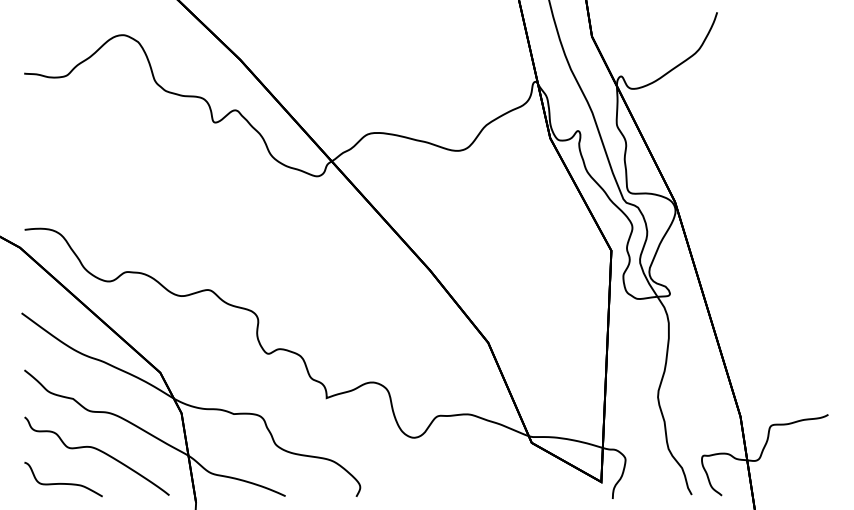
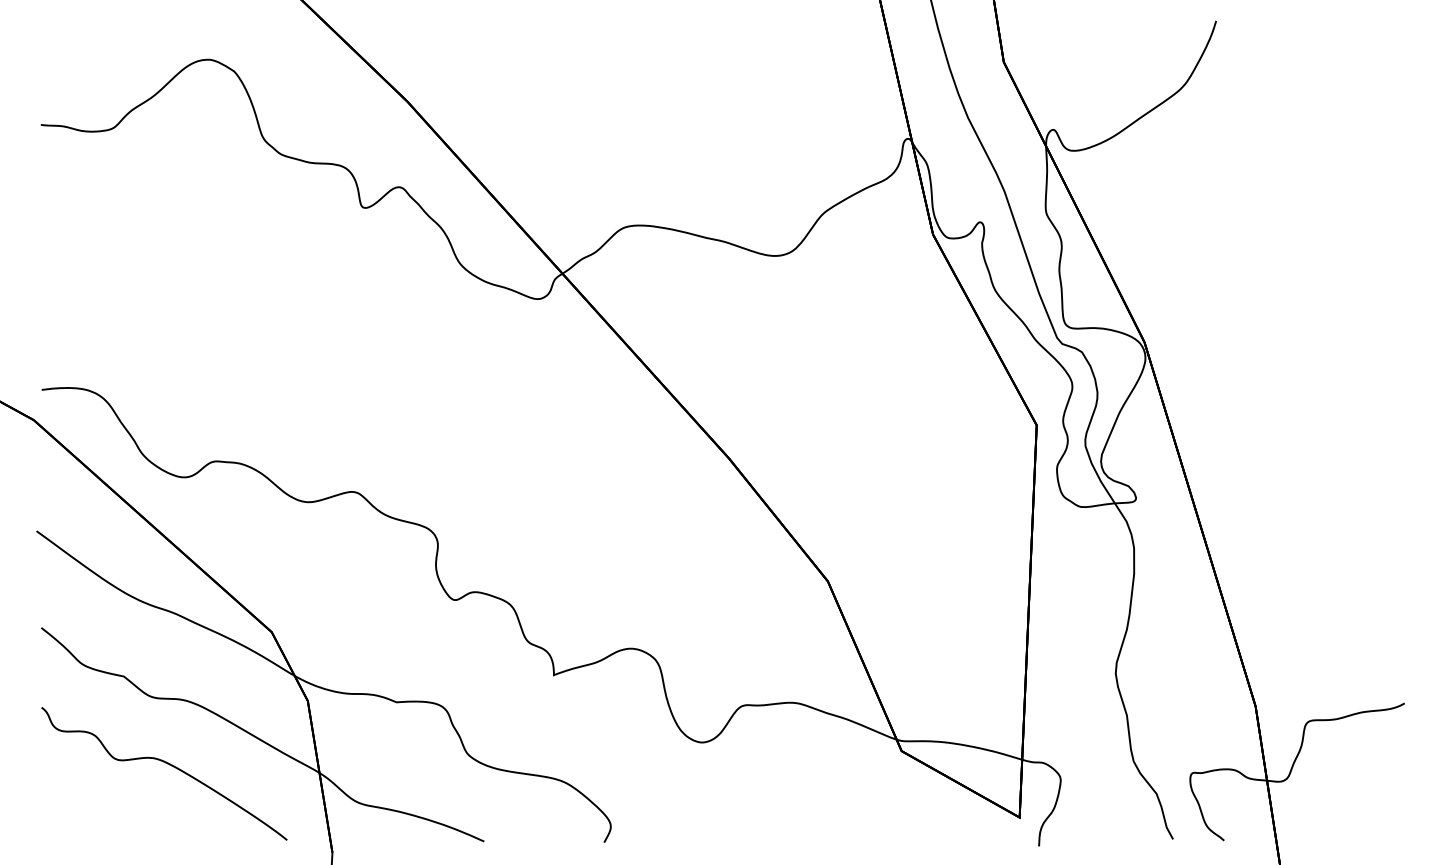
curve: (63, 483) -> (107, 819), removed

